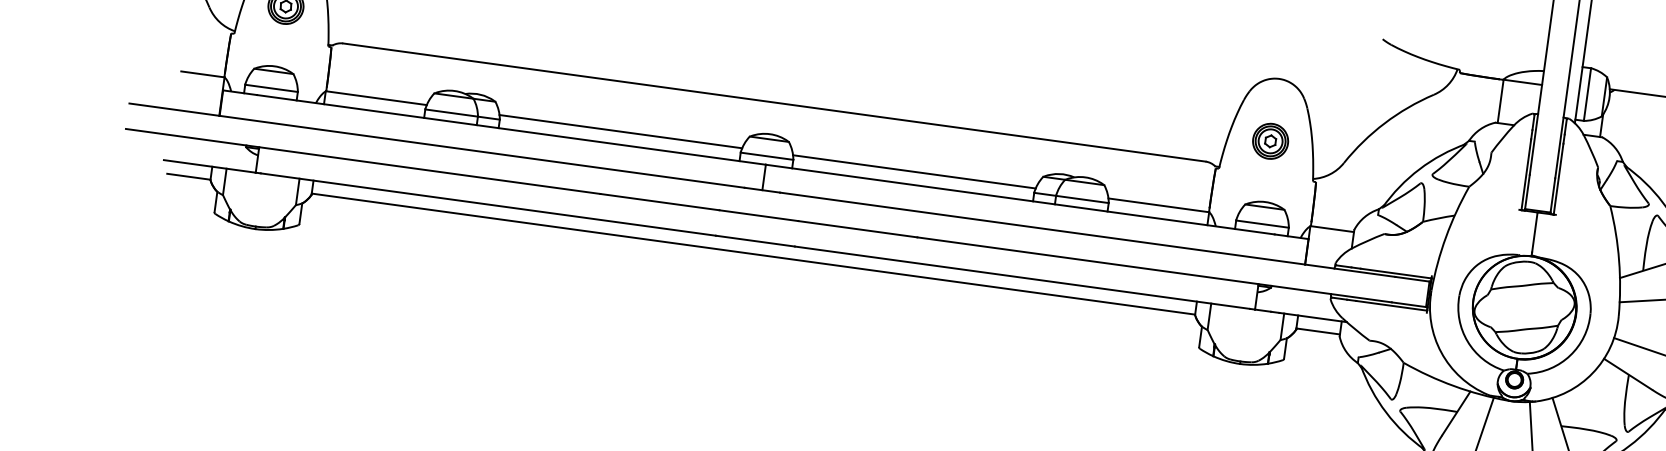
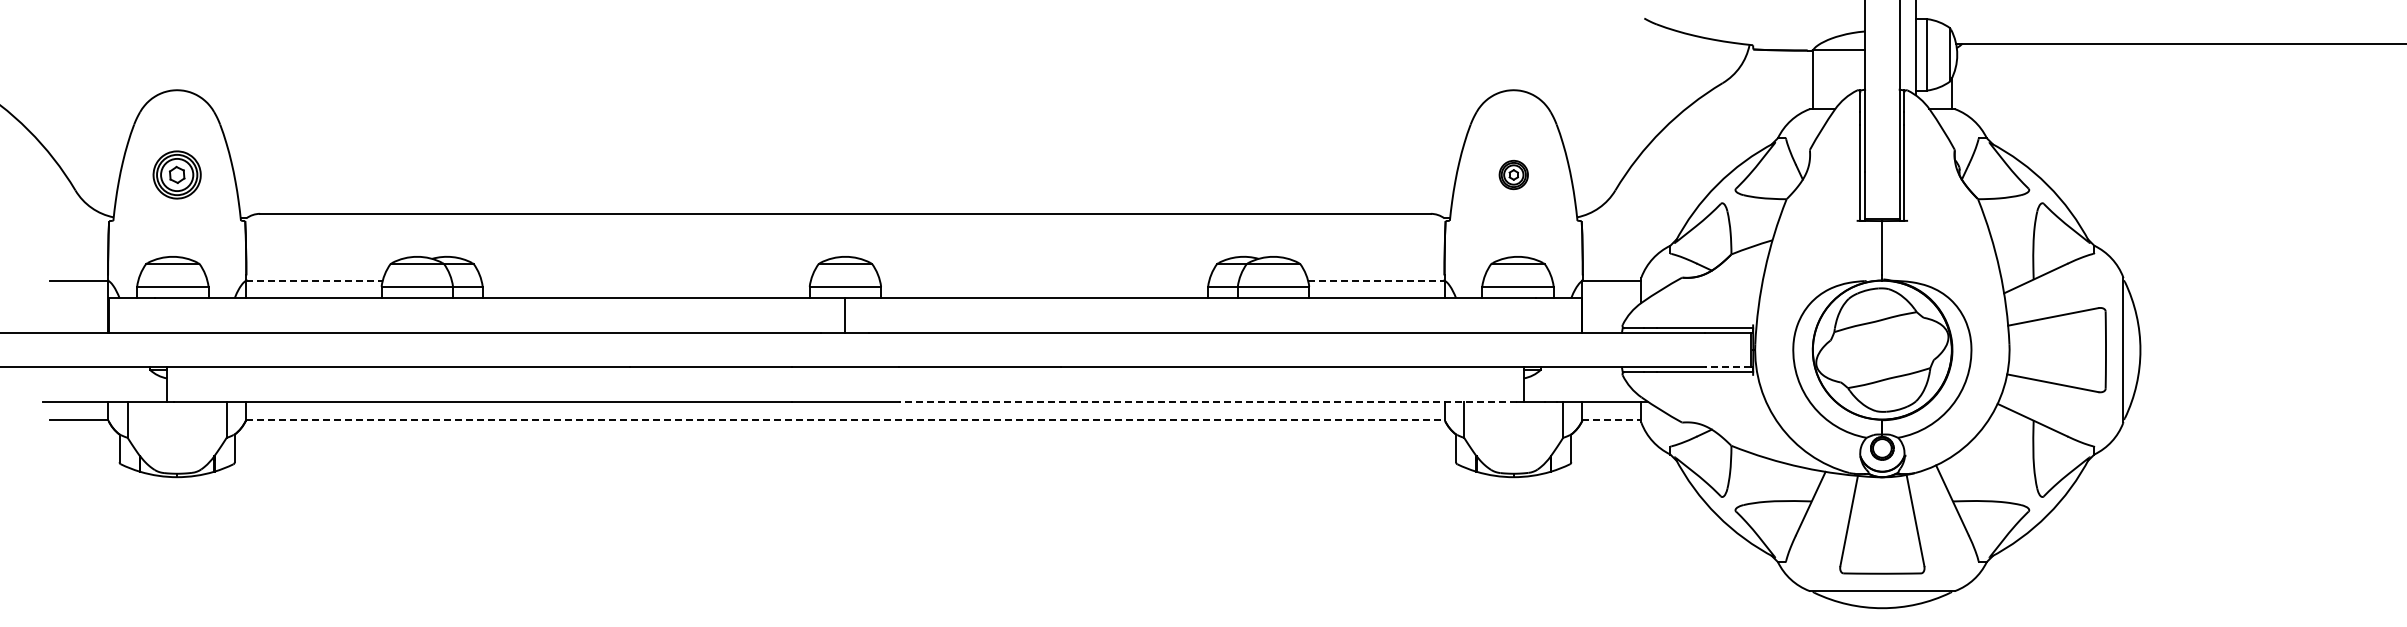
line: (376, 98) -> (314, 280), solid -> dashed
line: (620, 131) -> (645, 280), removed
part: (1270, 140) -> (1513, 174), size x0.6
line: (914, 171) -> (1044, 280), removed
line: (1158, 205) -> (1376, 280), solid -> dashed
line: (753, 254) -> (845, 419), solid -> dashed
line: (1022, 277) -> (1207, 401), solid -> dashed
line: (1408, 304) -> (1727, 367), solid -> dashed
line: (1318, 331) -> (1611, 419), solid -> dashed

